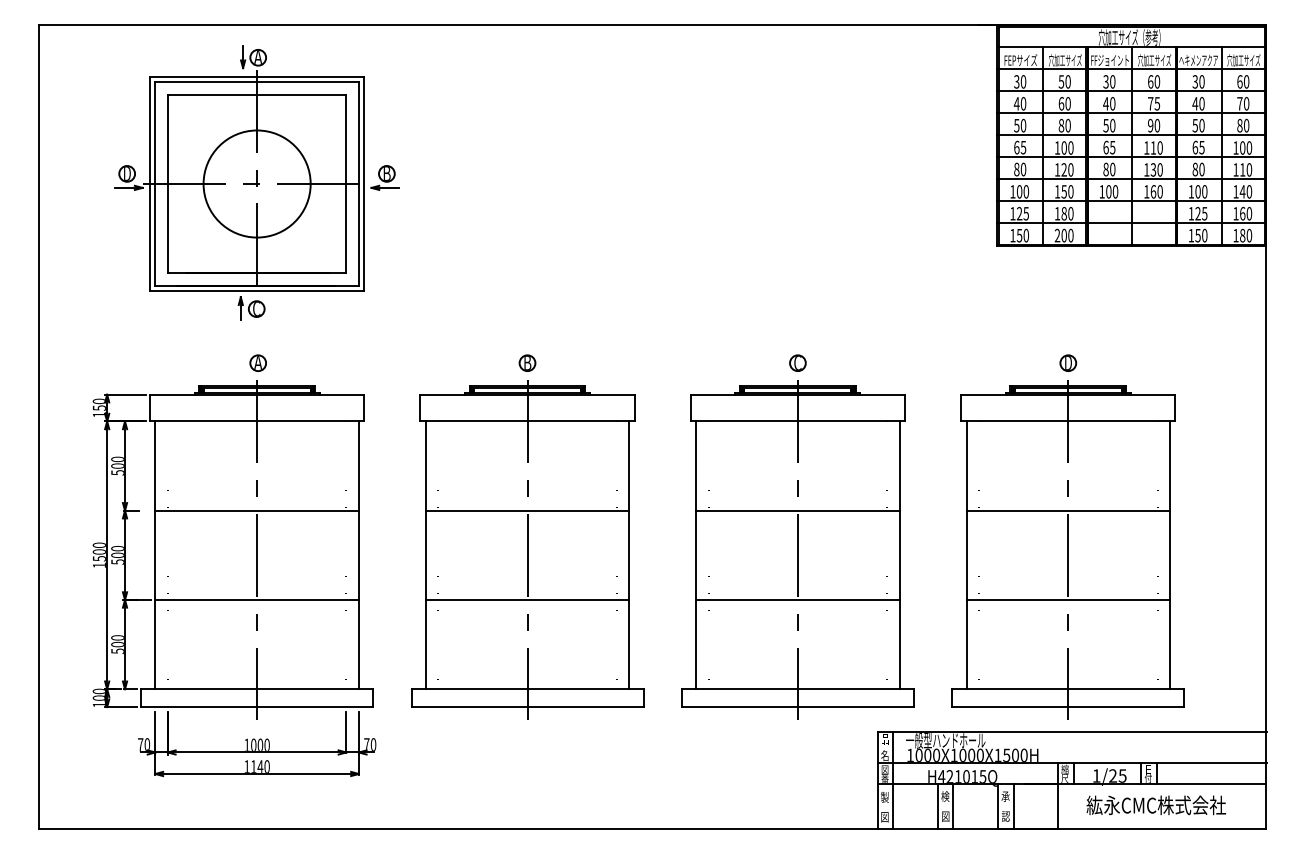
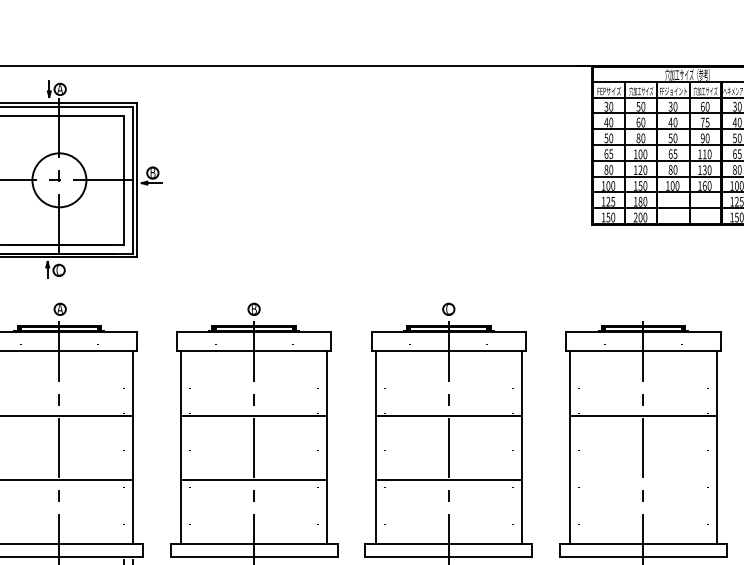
circle: (256, 183) -> (58, 179), size x0.7
part: (1068, 362) -> (643, 308), removed
line: (1068, 599) -> (643, 479), removed

